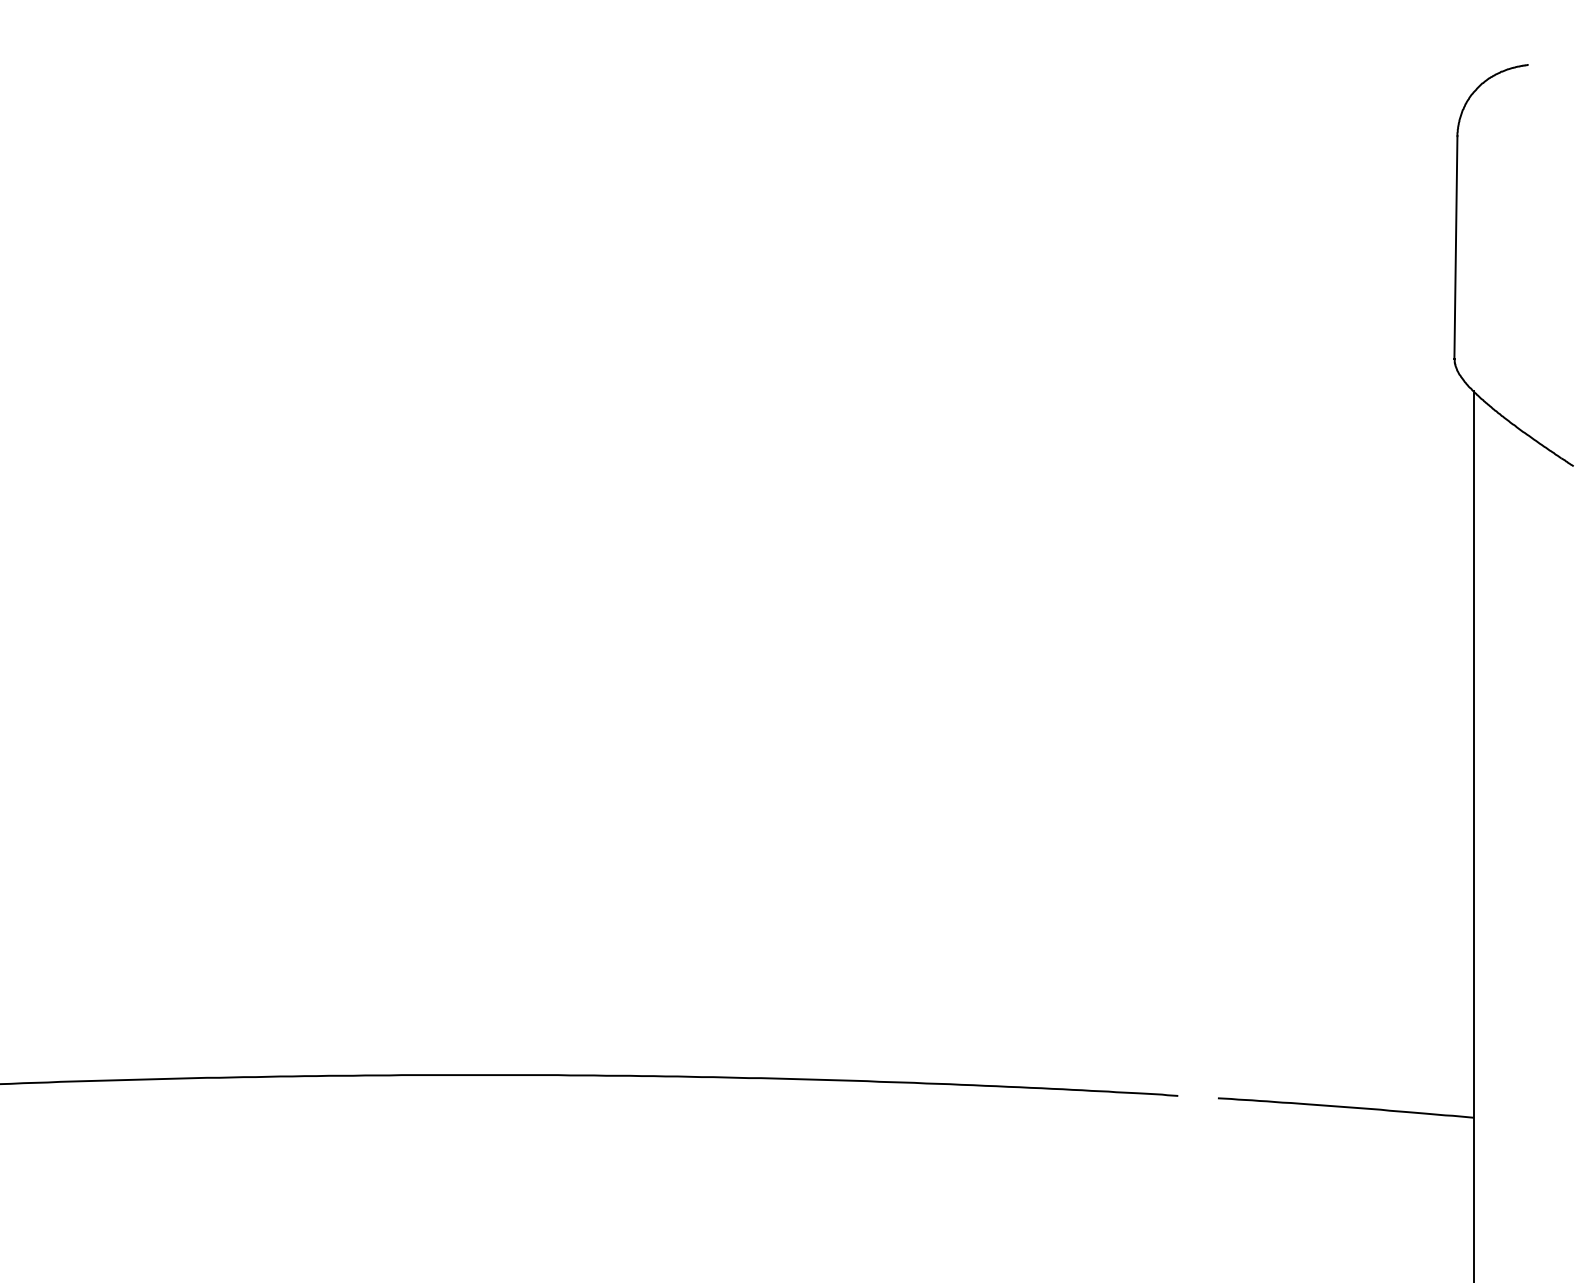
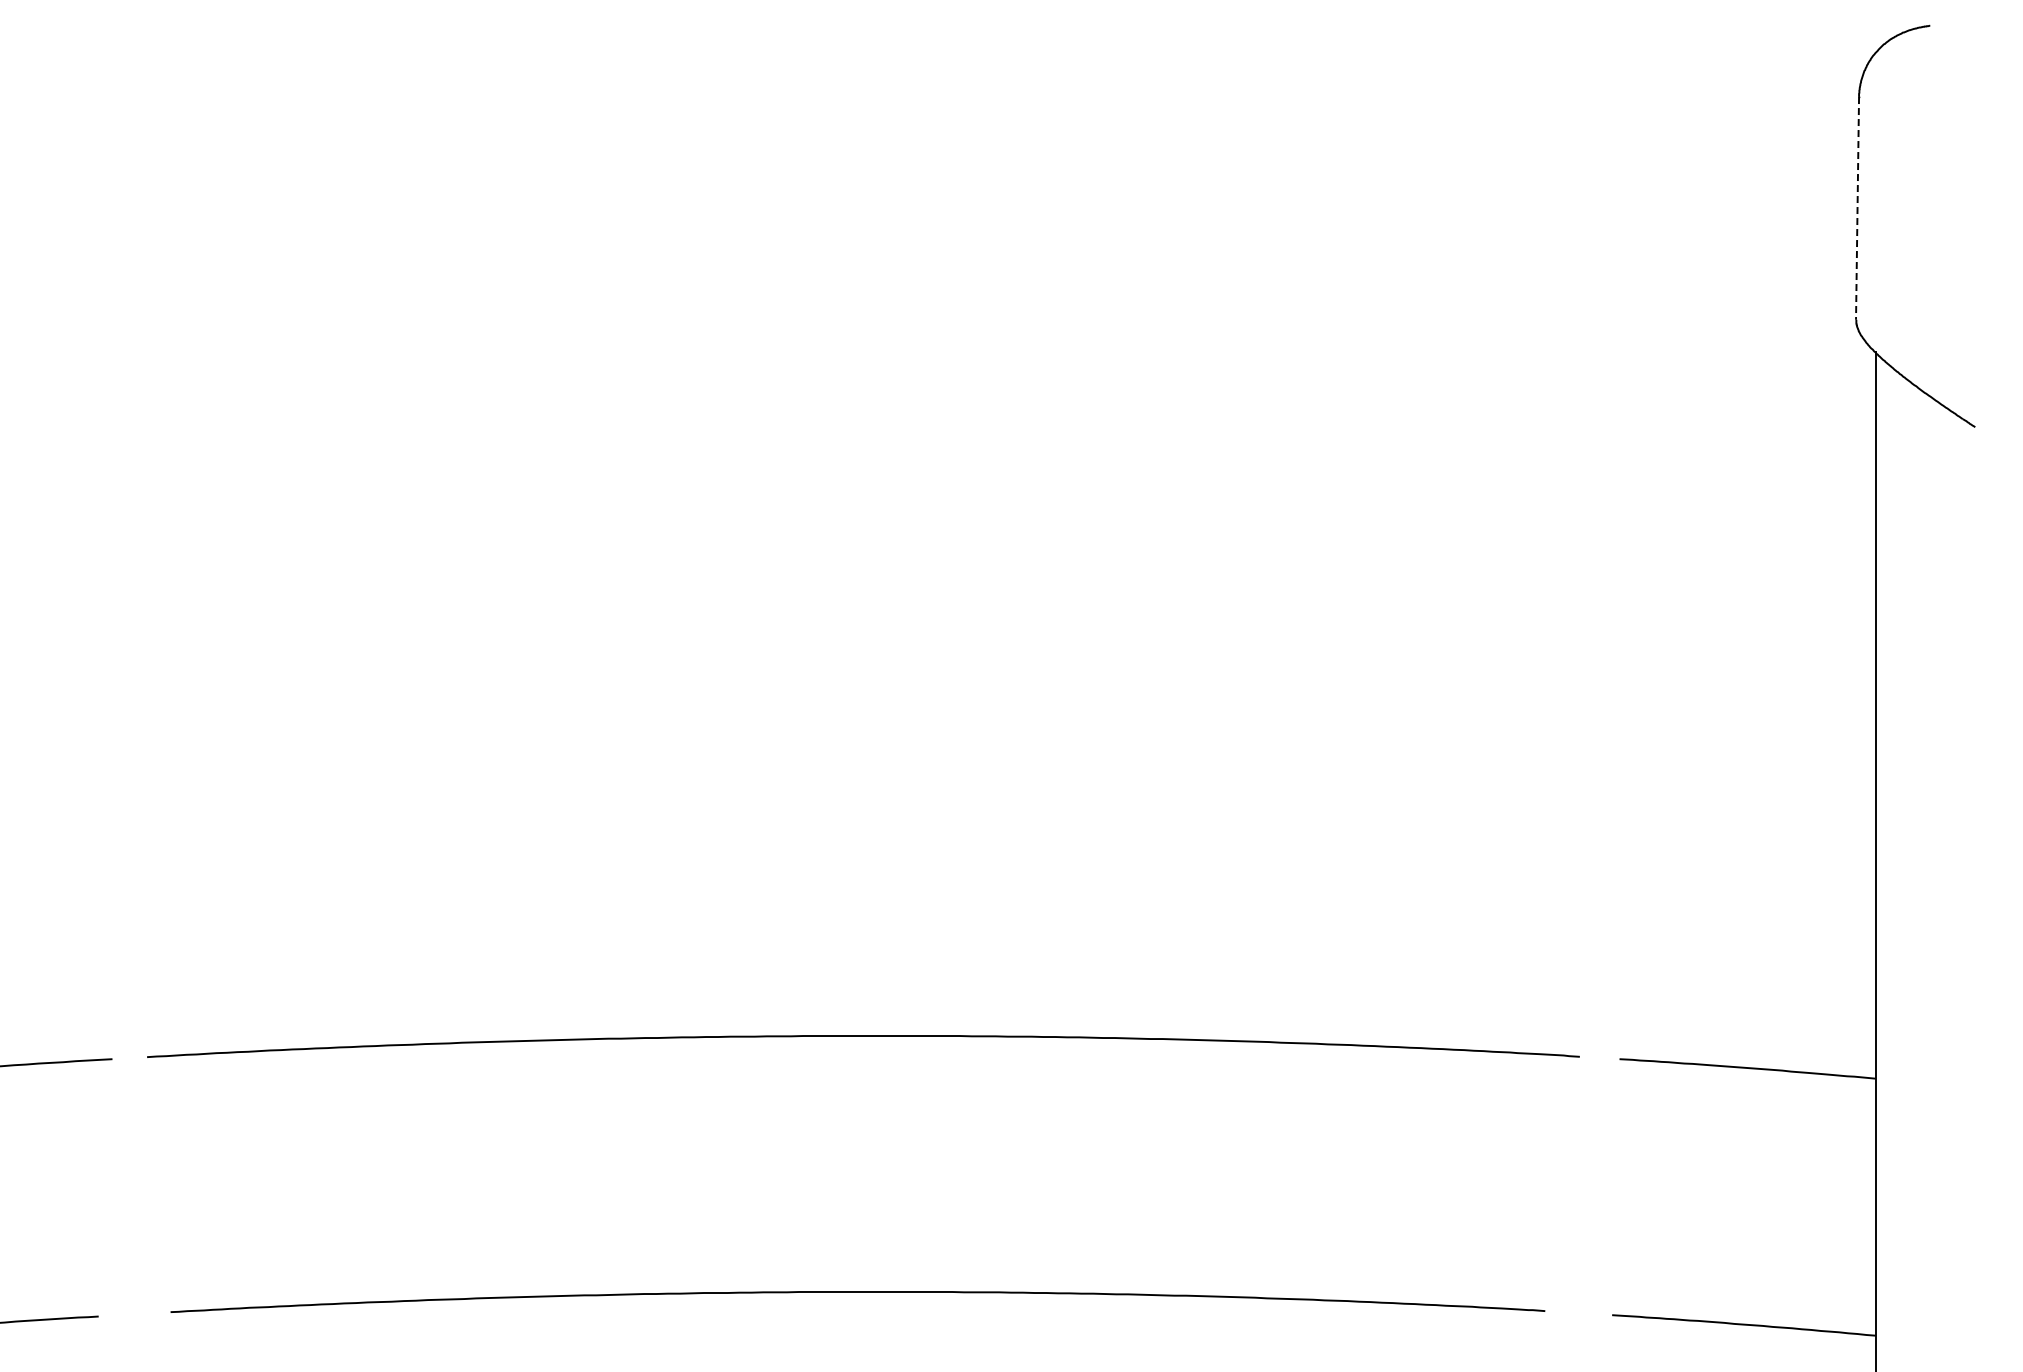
line: (1455, 247) -> (1857, 208), solid -> dashed

